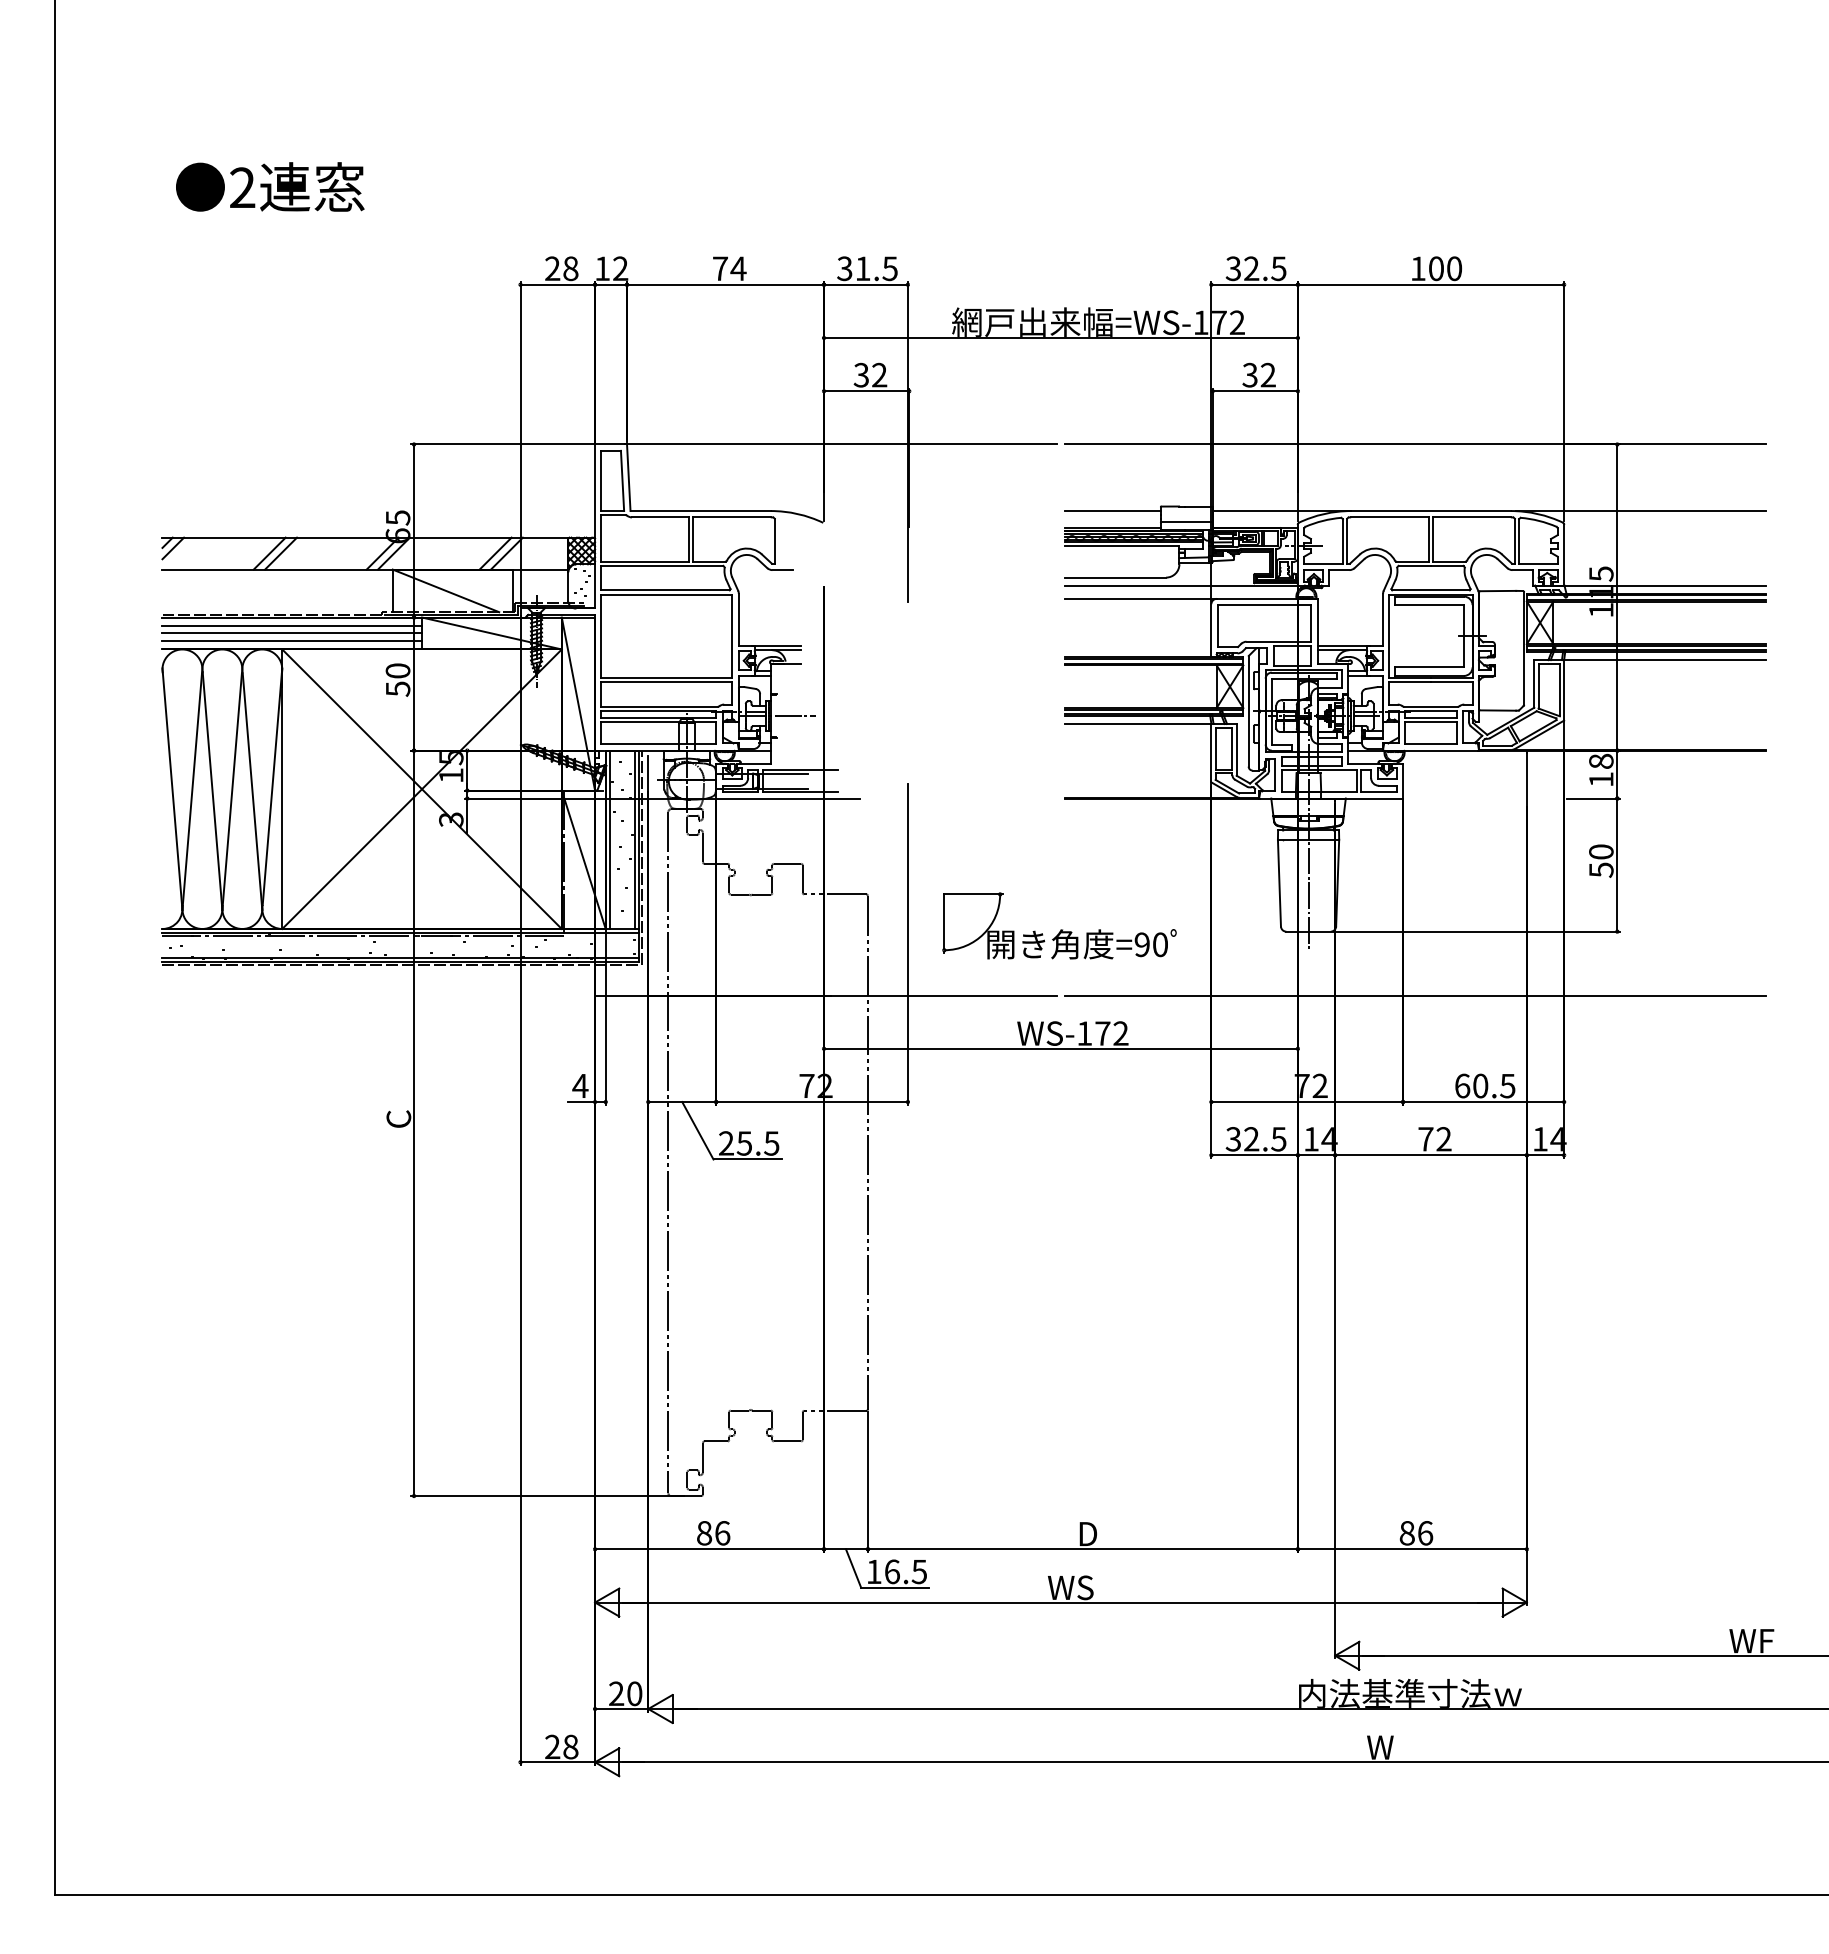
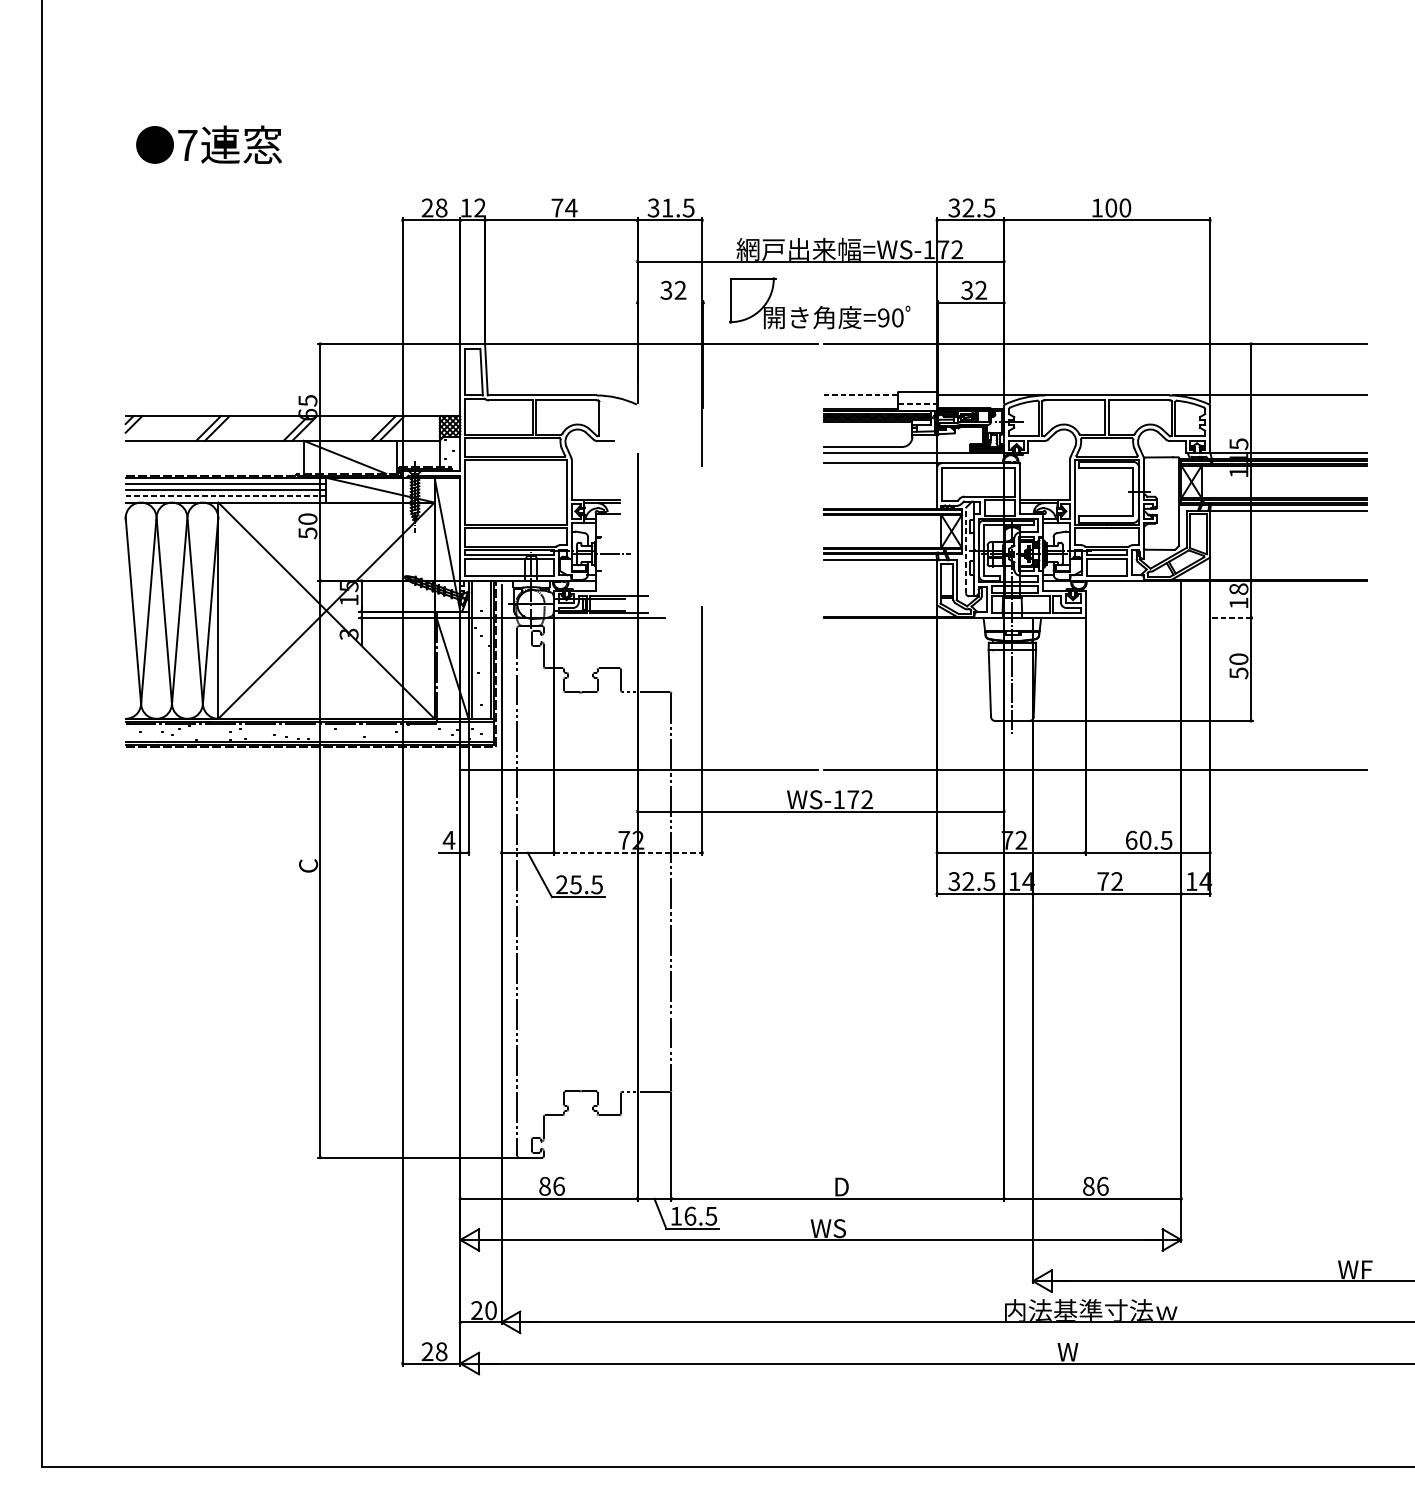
text: (242, 187) -> (187, 145), 2 -> 7
line: (866, 391) -> (670, 302), removed
line: (1112, 511) -> (860, 395), solid -> dashed
line: (1187, 522) -> (918, 404), solid -> dashed
line: (292, 641) -> (226, 496), solid -> dashed
line: (1248, 711) -> (965, 550), solid -> dashed
line: (1593, 798) -> (1232, 617), solid -> dashed
part: (1059, 925) -> (819, 302), moved
line: (812, 1102) -> (628, 853), solid -> dashed

